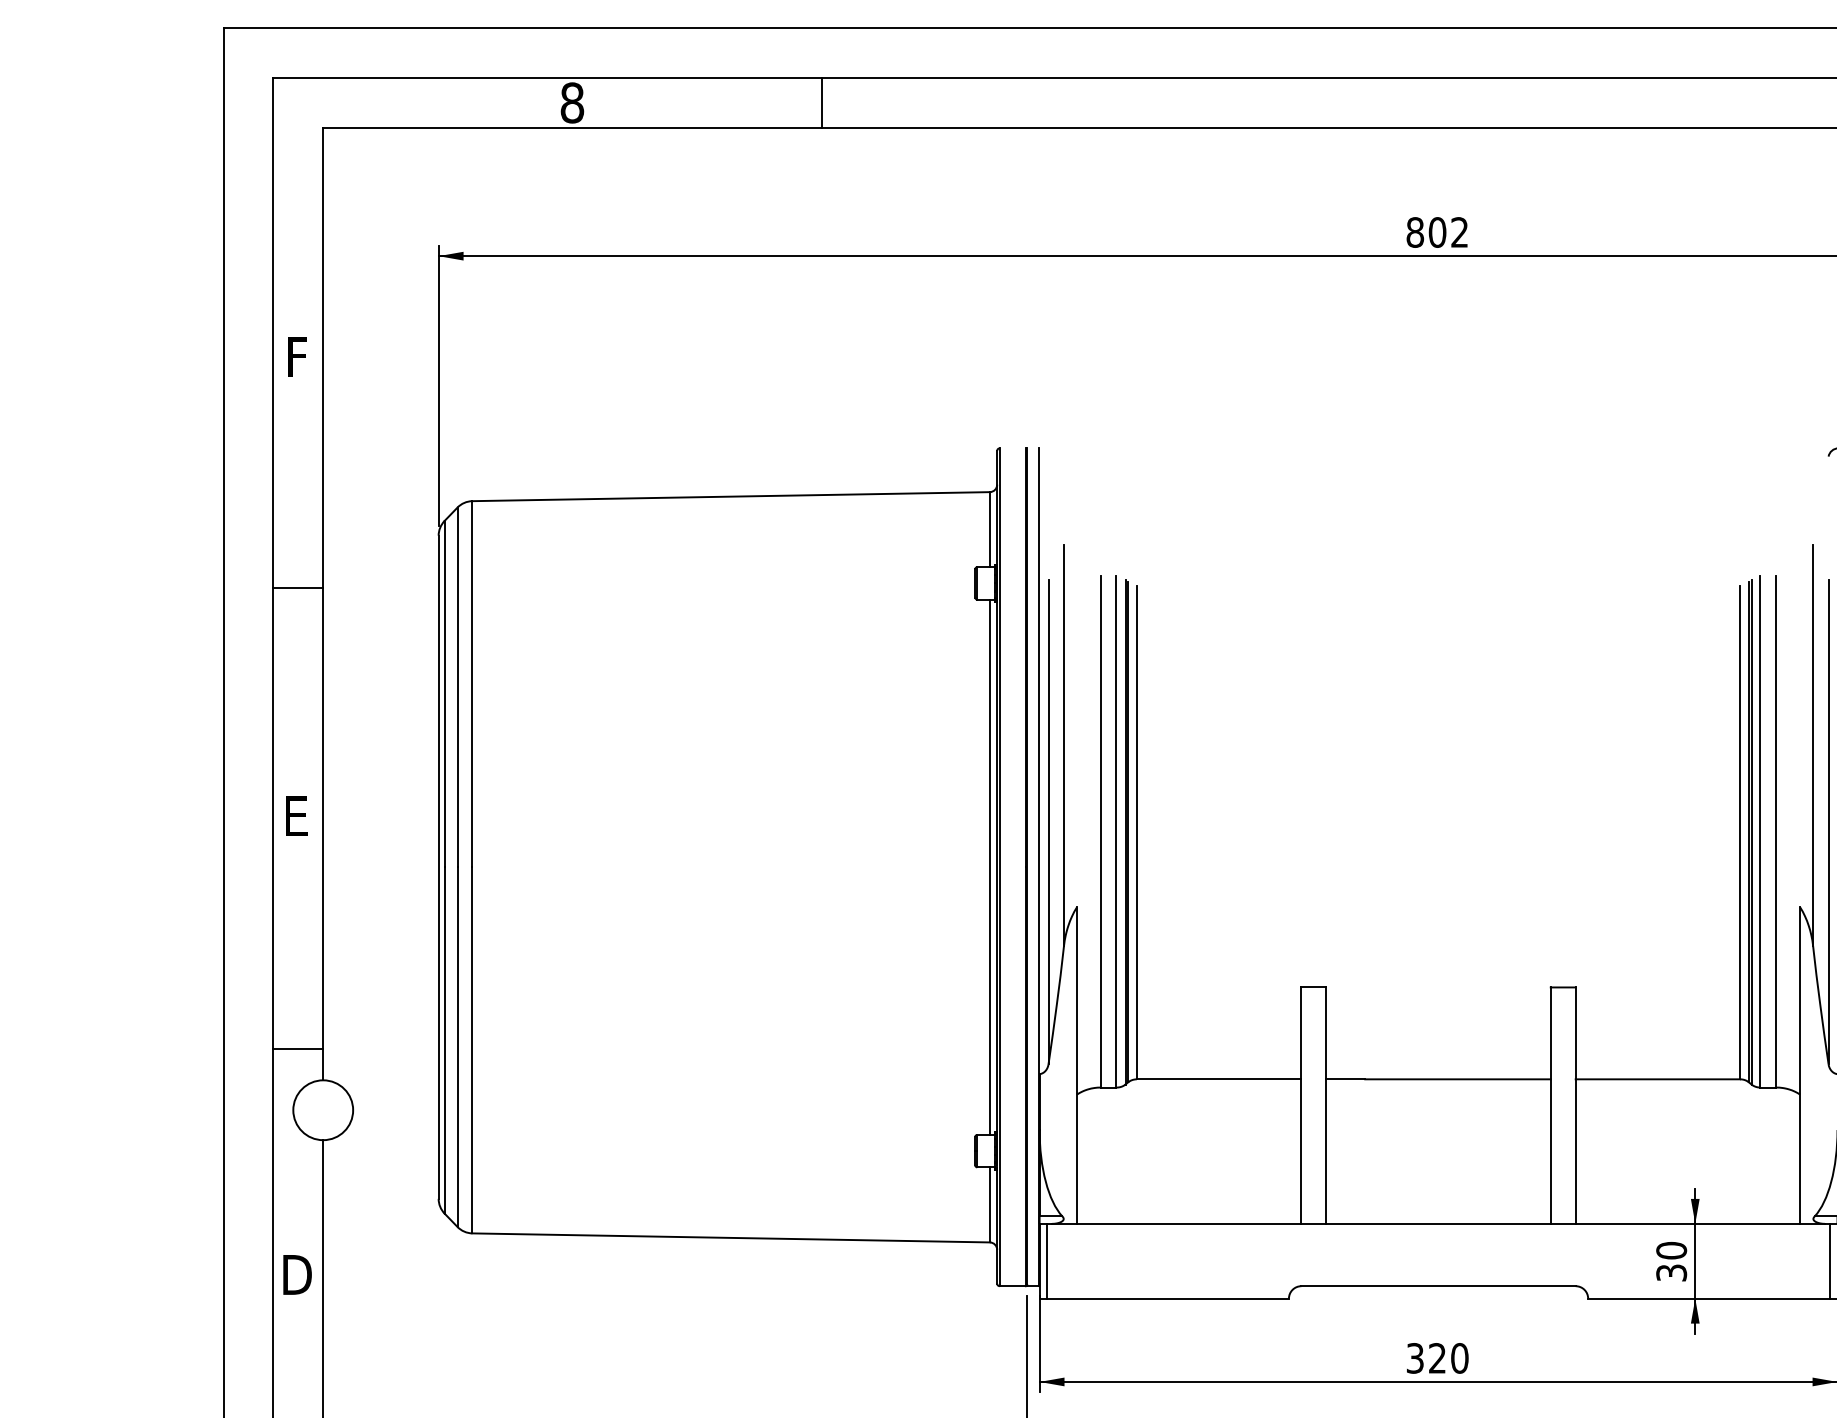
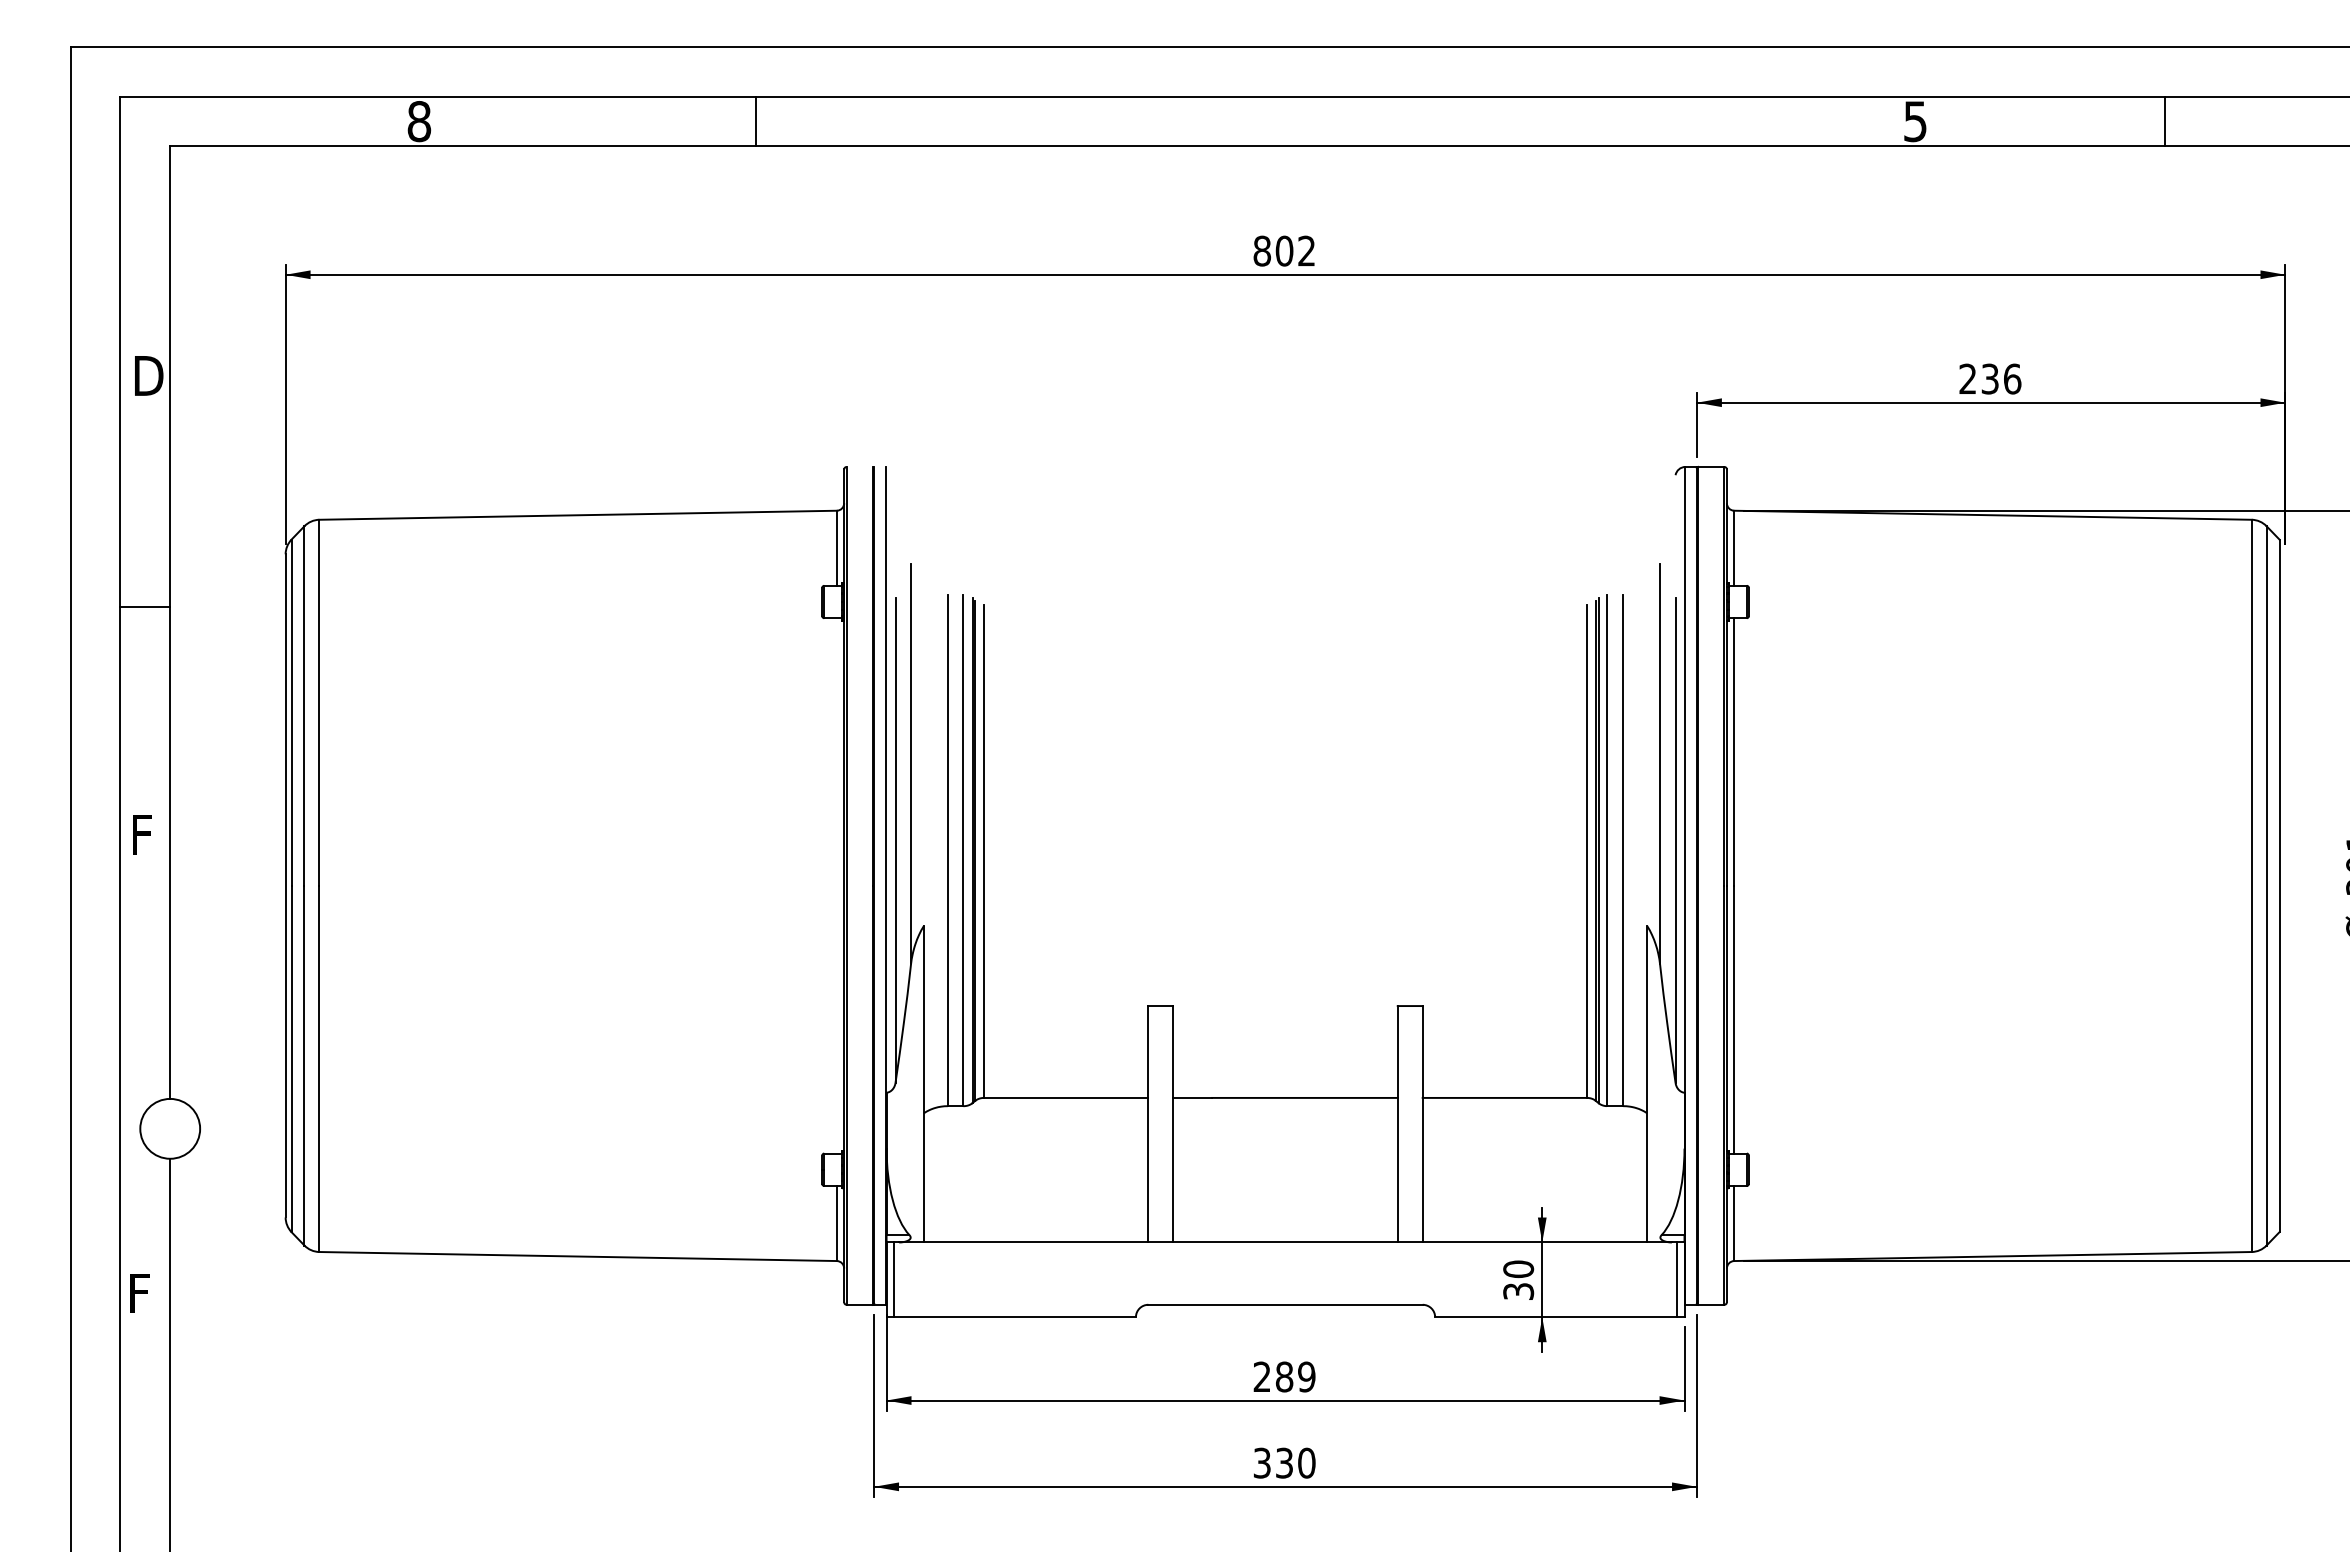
line: (821, 102) -> (755, 121), moved
text: (302, 356) -> (149, 375), F -> D
text: (298, 815) -> (145, 834), E -> F
line: (989, 866) -> (836, 885), removed
line: (298, 1048) -> (145, 1067), removed
text: (297, 1274) -> (144, 1293), D -> F
text: (1437, 1357) -> (1284, 1376), 320 -> 289

